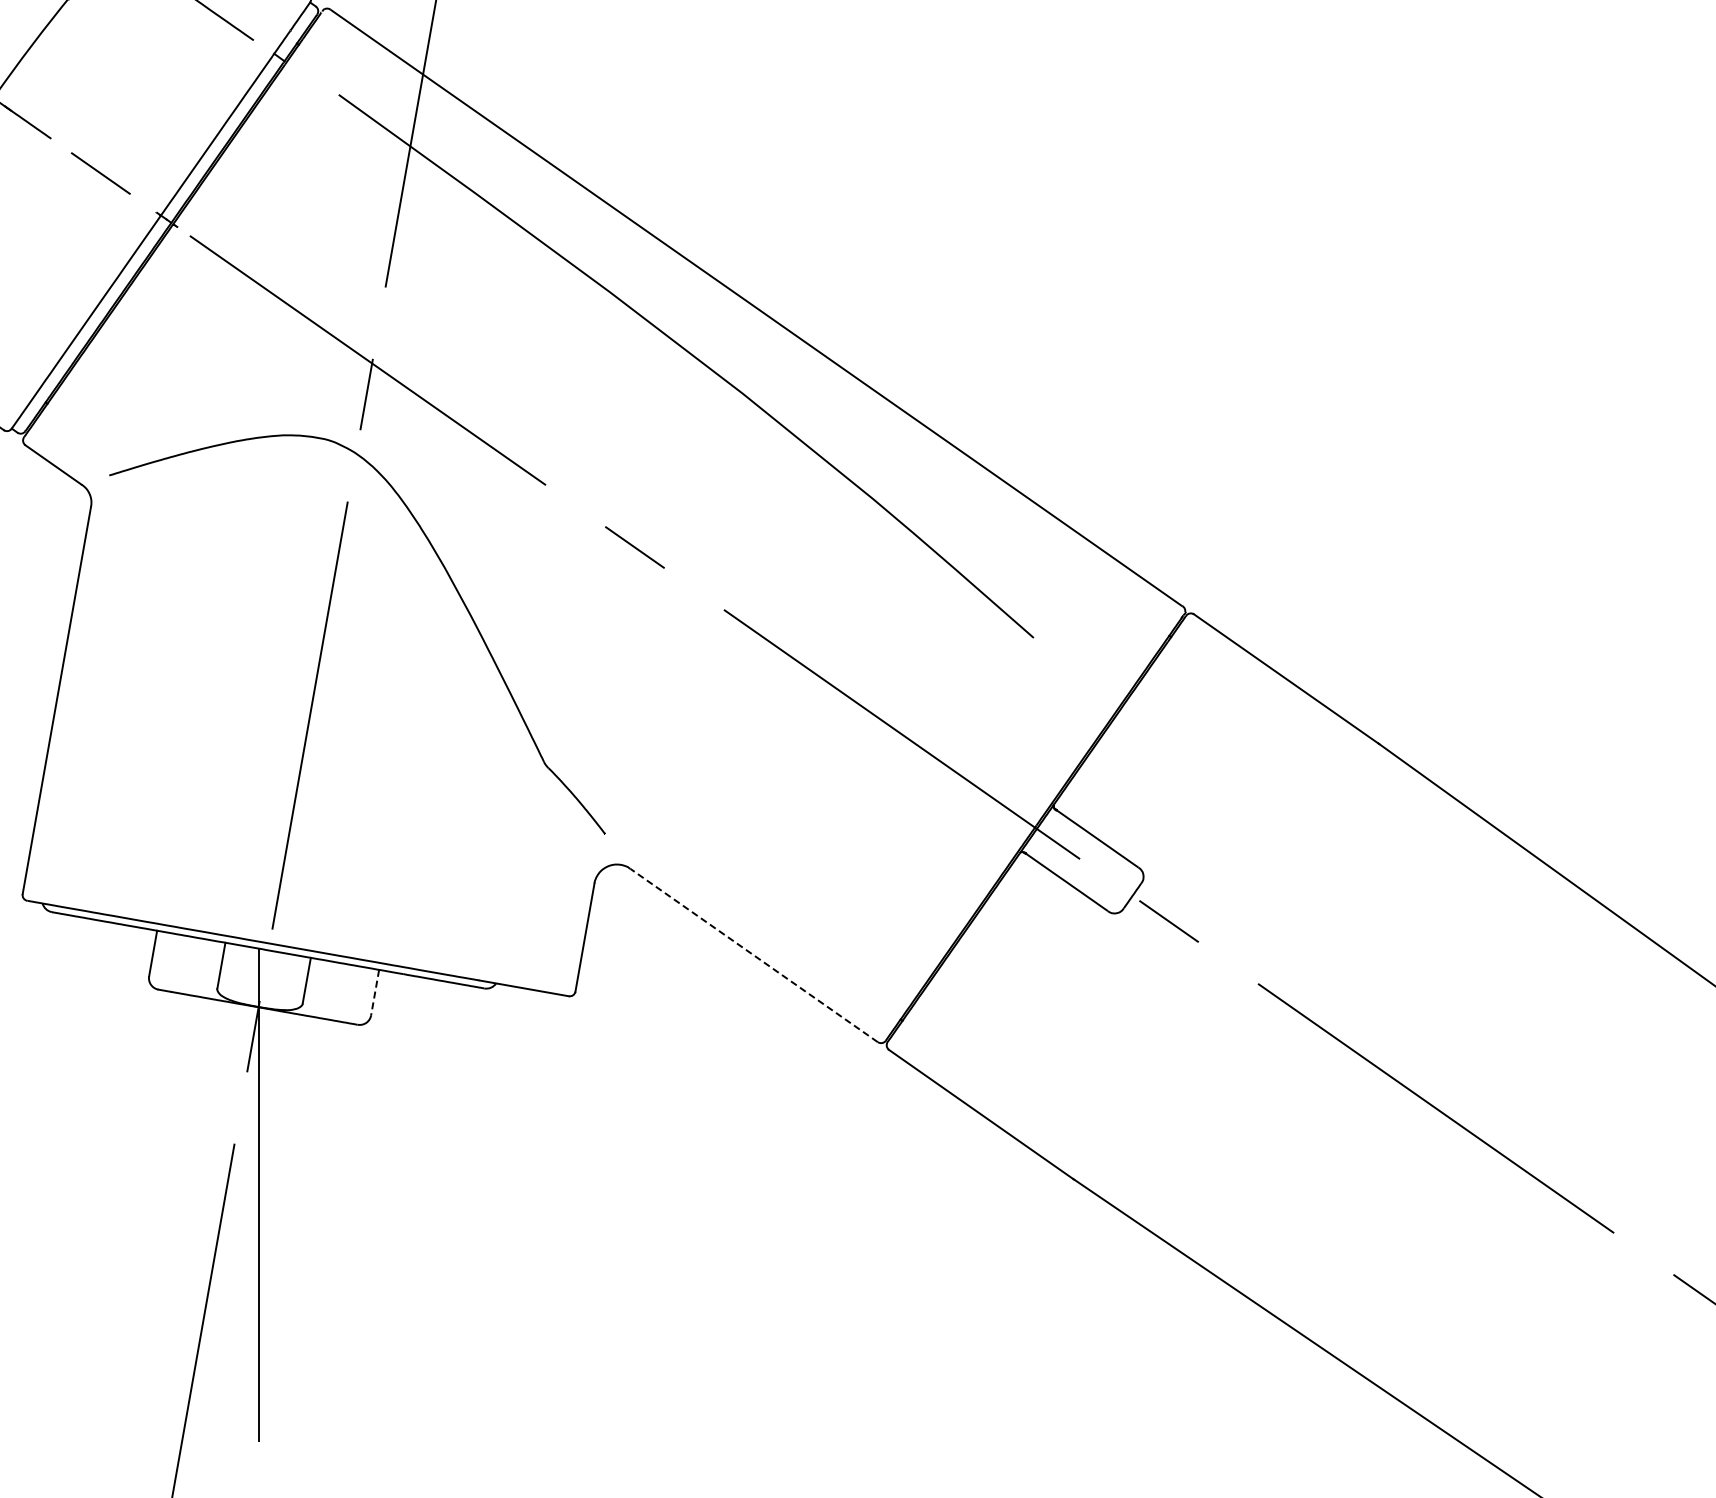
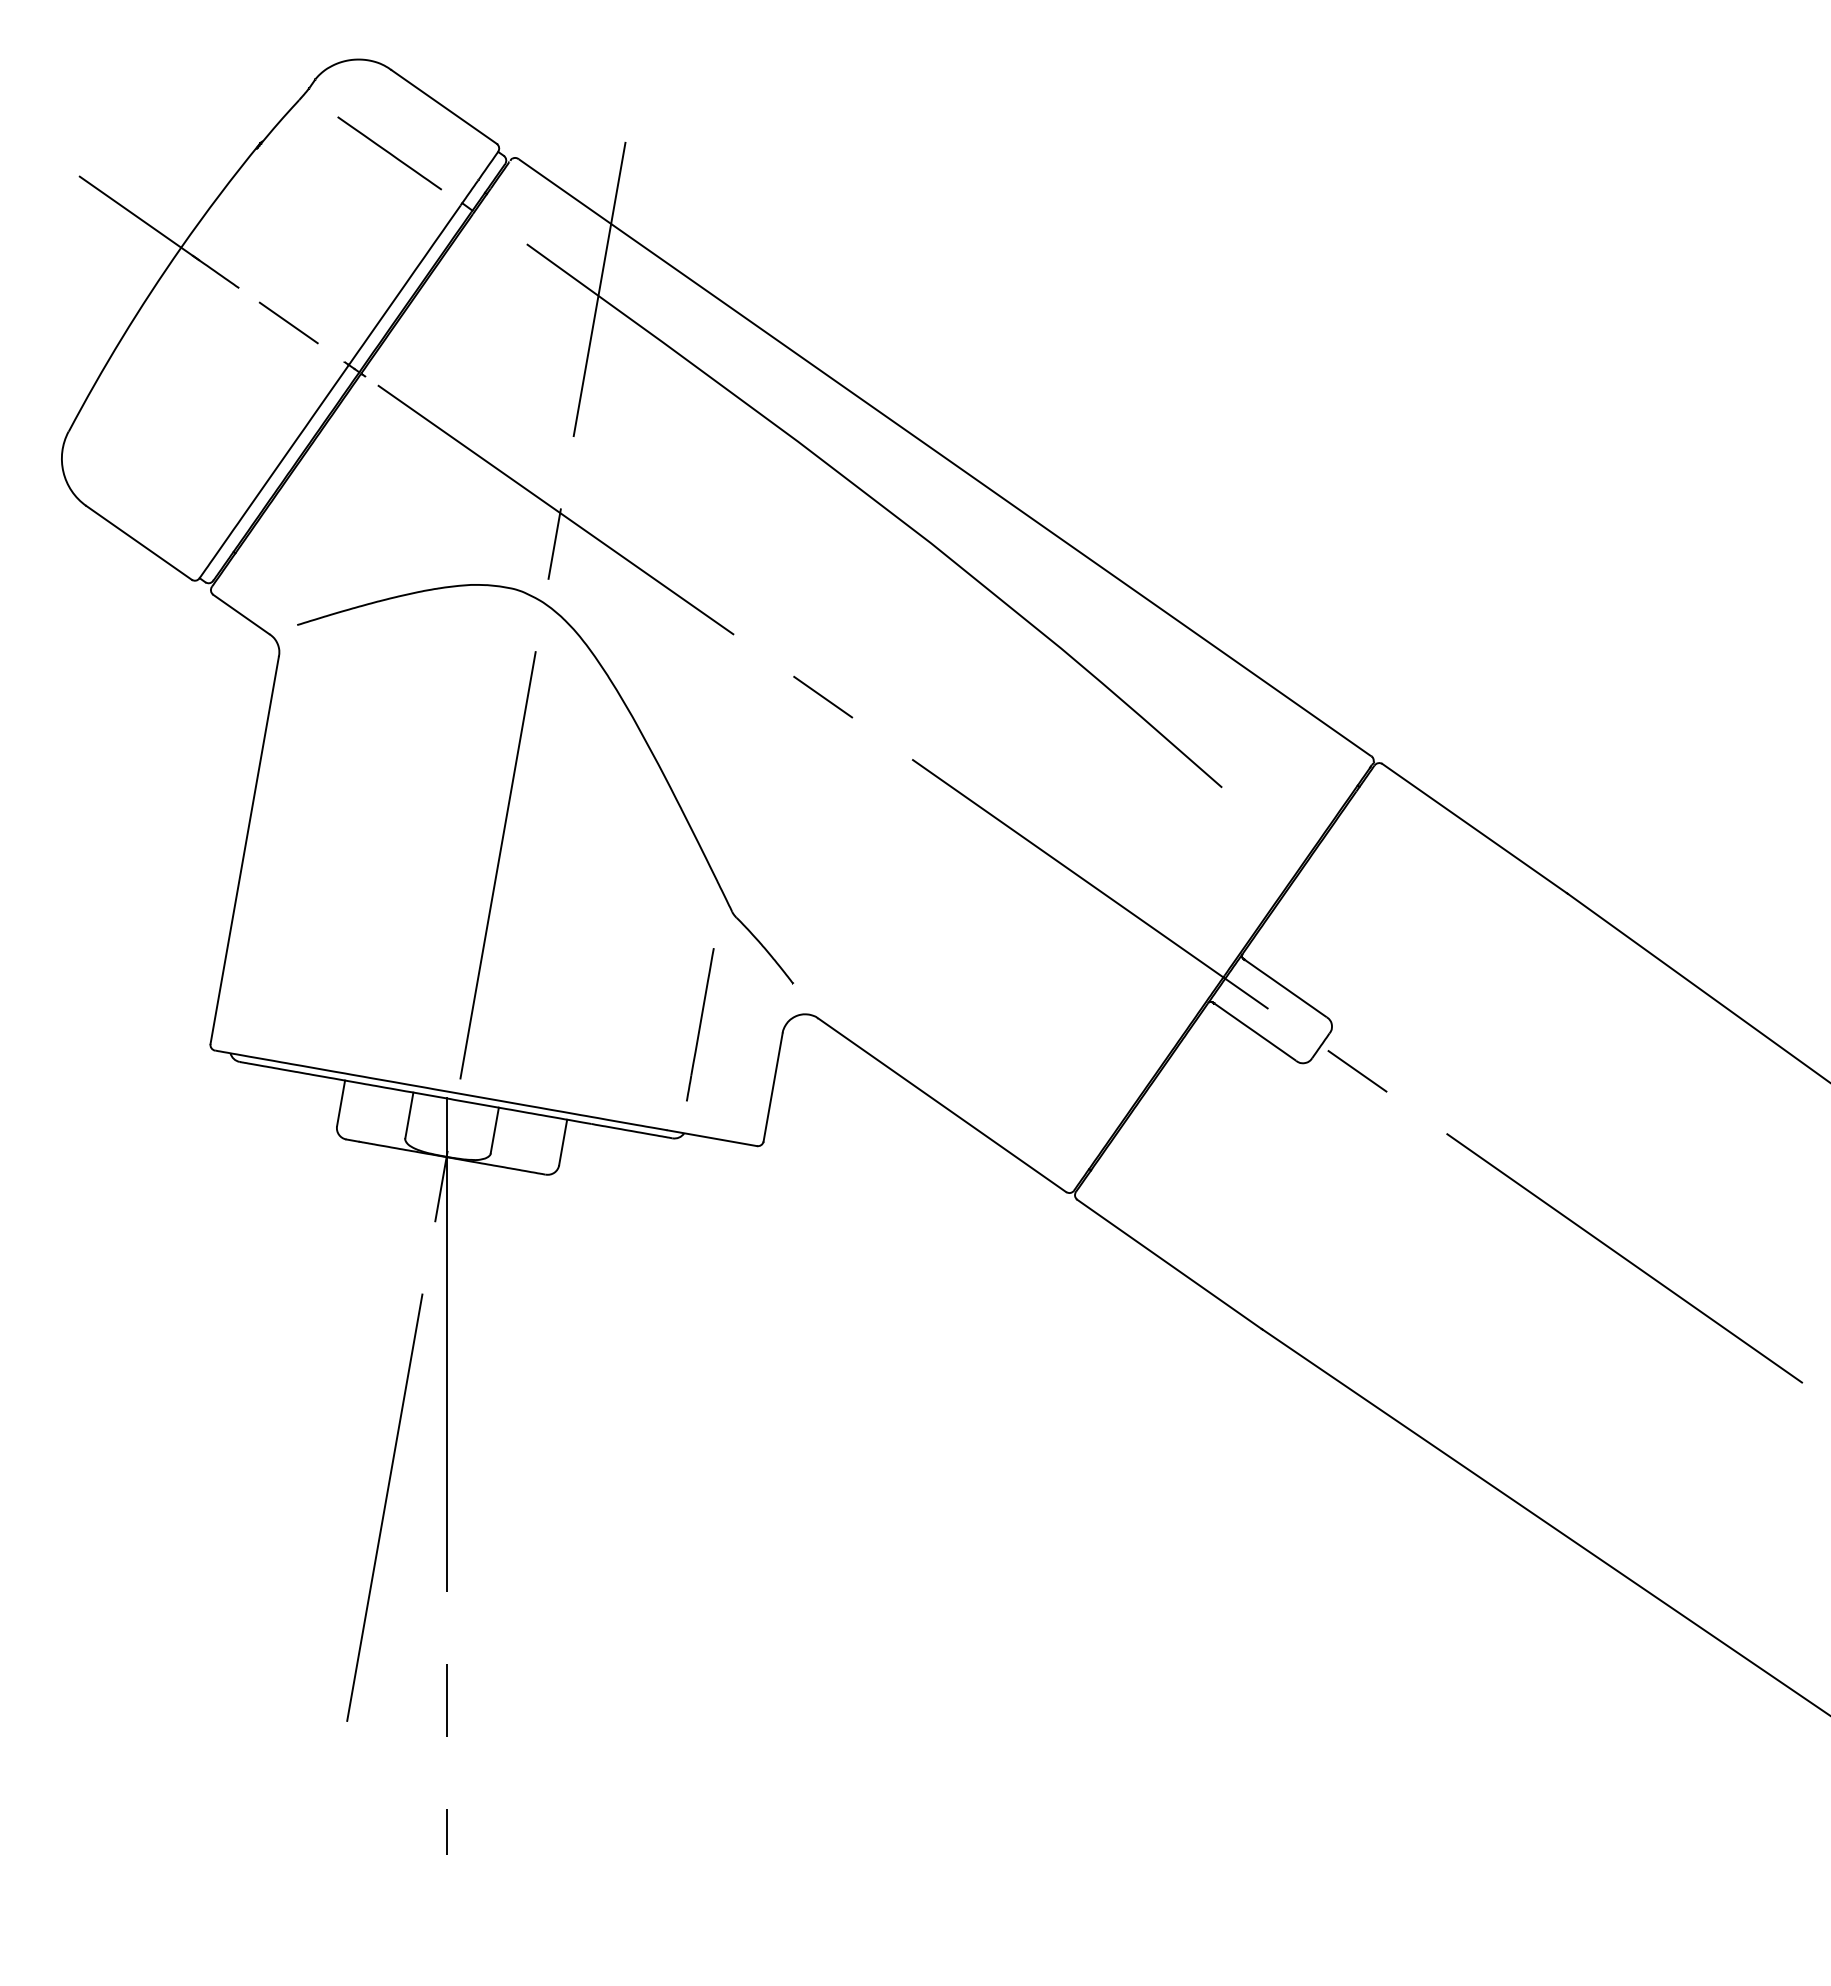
line: (512, 874) -> (700, 1024), added
line: (753, 955) -> (941, 1105), dashed -> solid
line: (375, 992) -> (563, 1142), dashed -> solid

